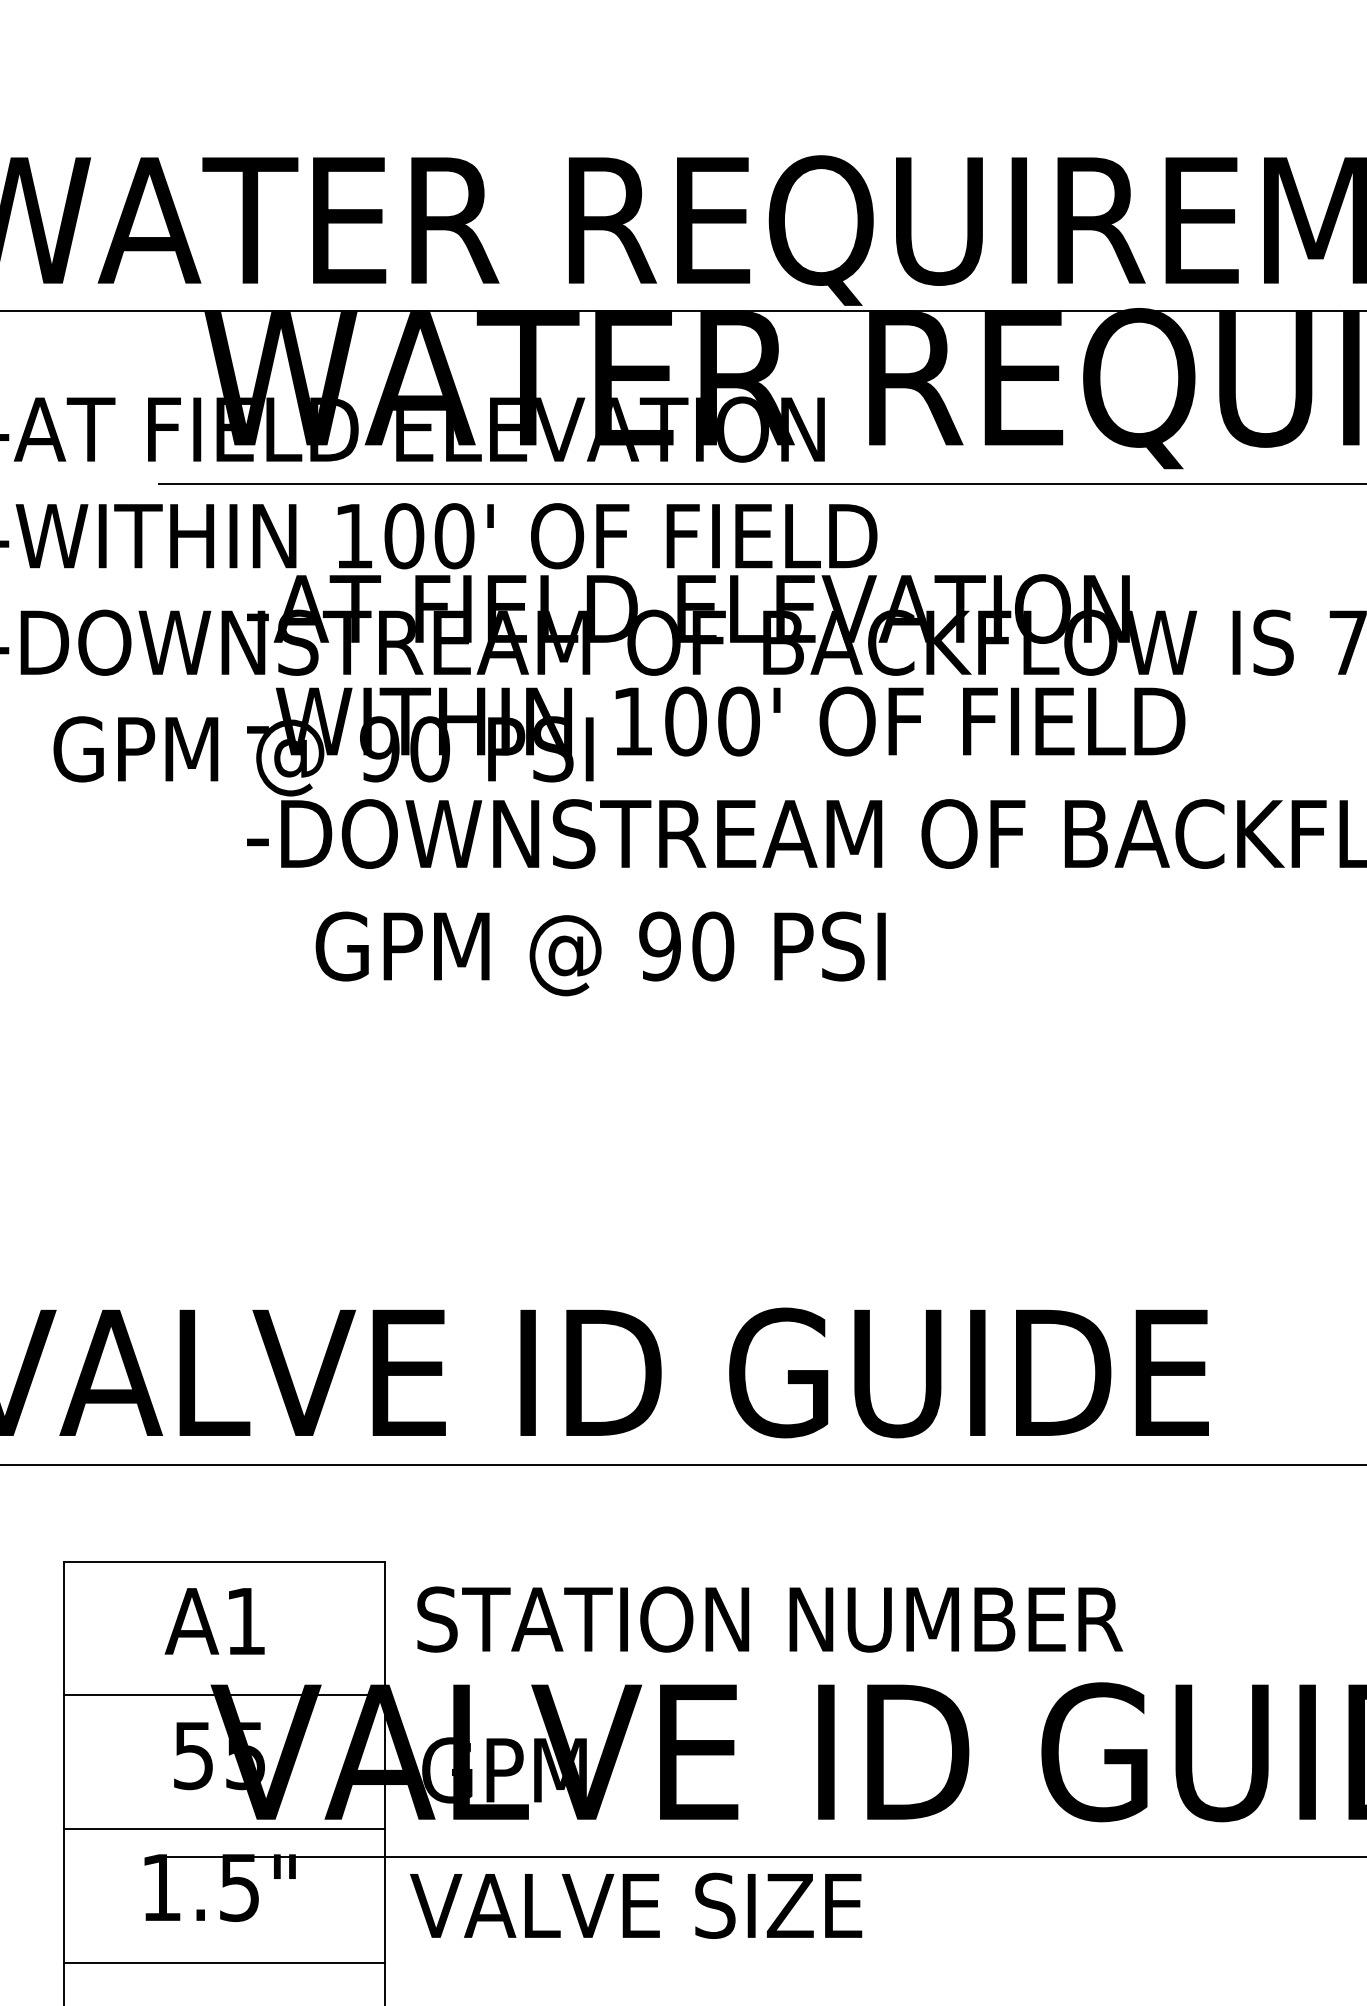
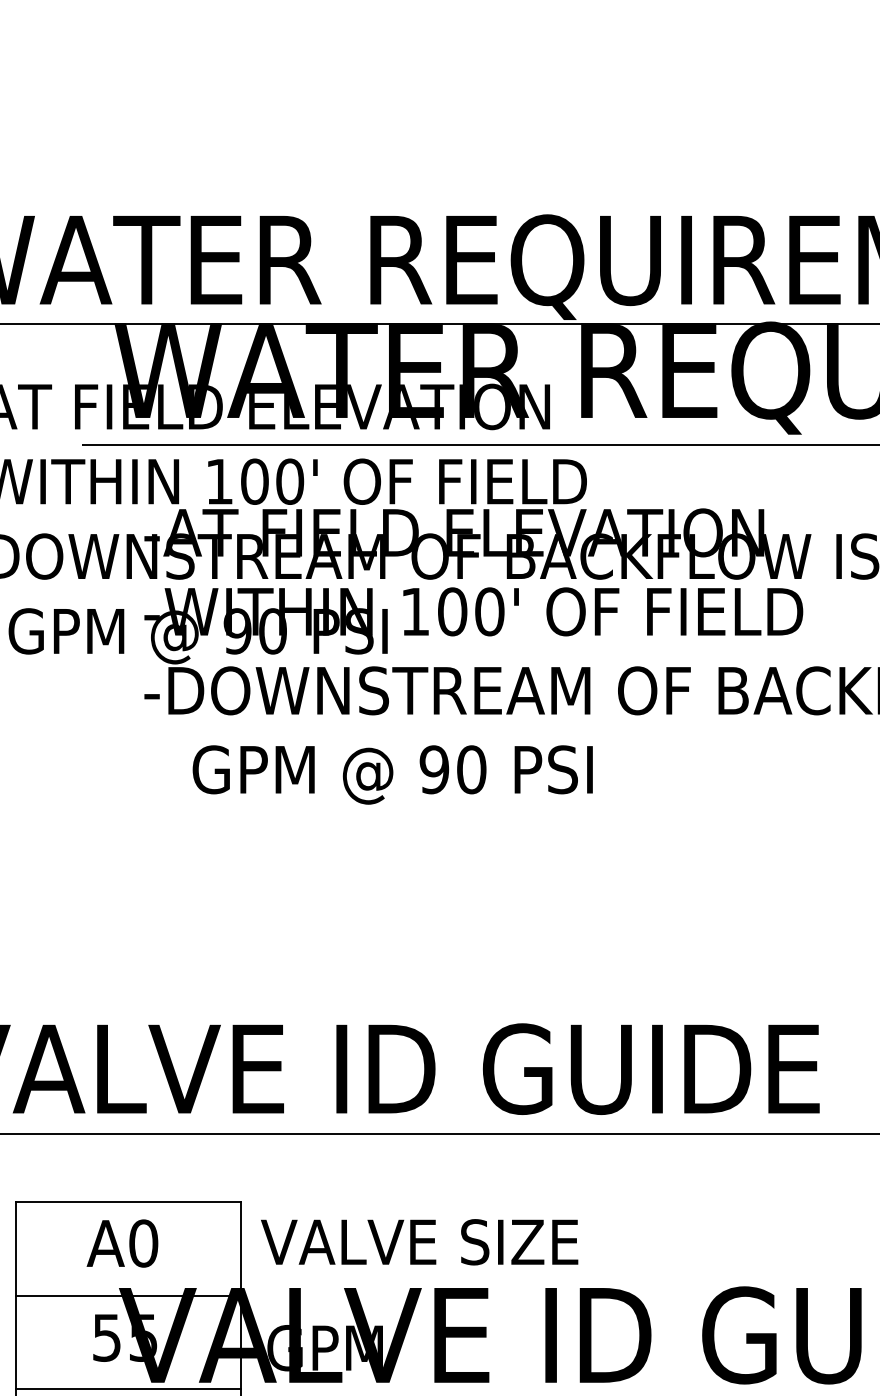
text: (767, 1619) -> (509, 1242), STATION NUMBER -> VALVE SIZE
text: (245, 1621) -> (143, 1243), A1 -> A0

